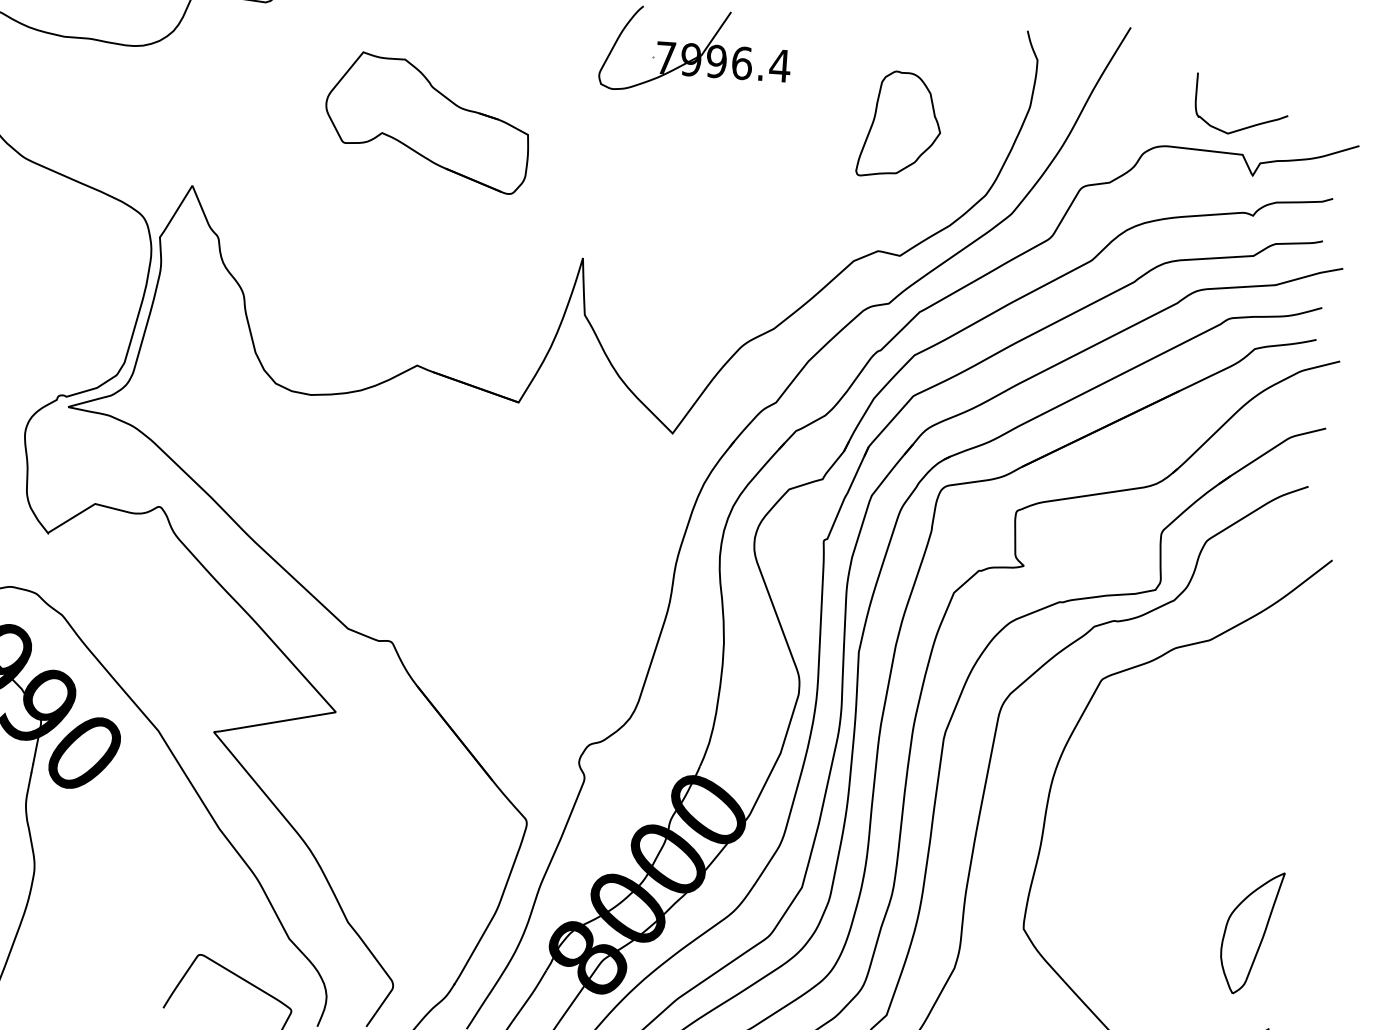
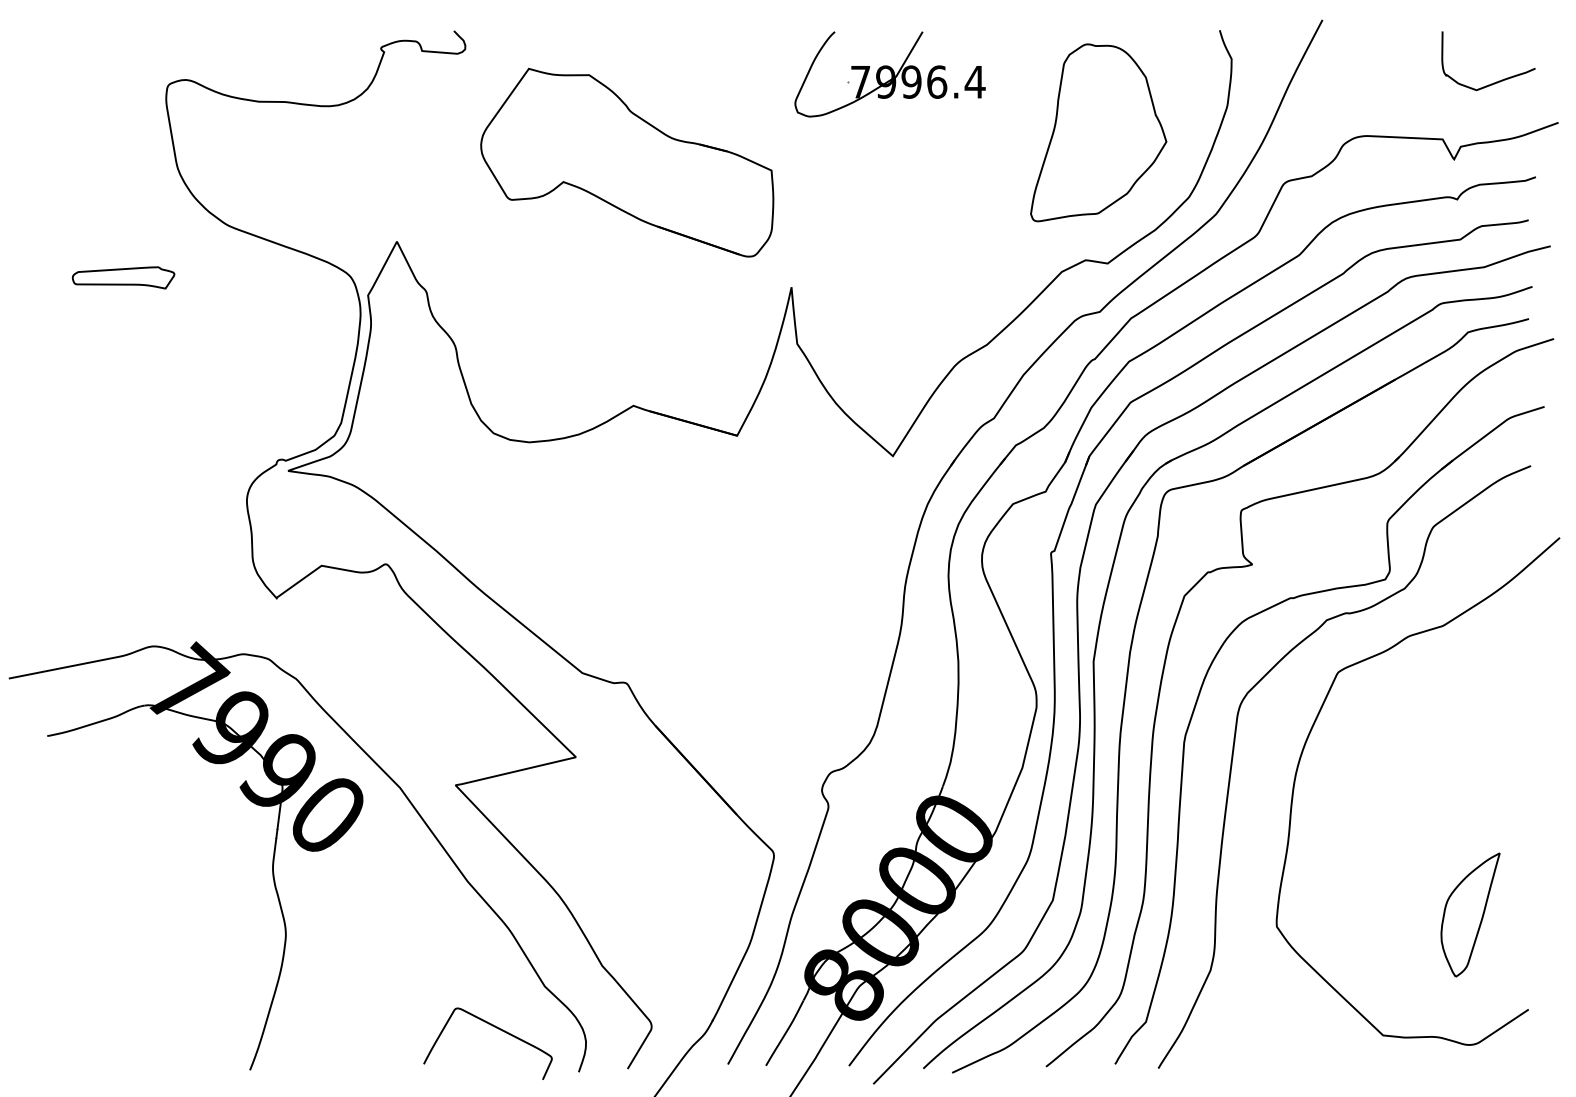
part: (427, 122) -> (627, 162), size x1.43
part: (899, 124) -> (1098, 132), size x1.67
curve: (1248, 126) -> (1496, 81), moved
part: (1251, 932) -> (1470, 914), moved

